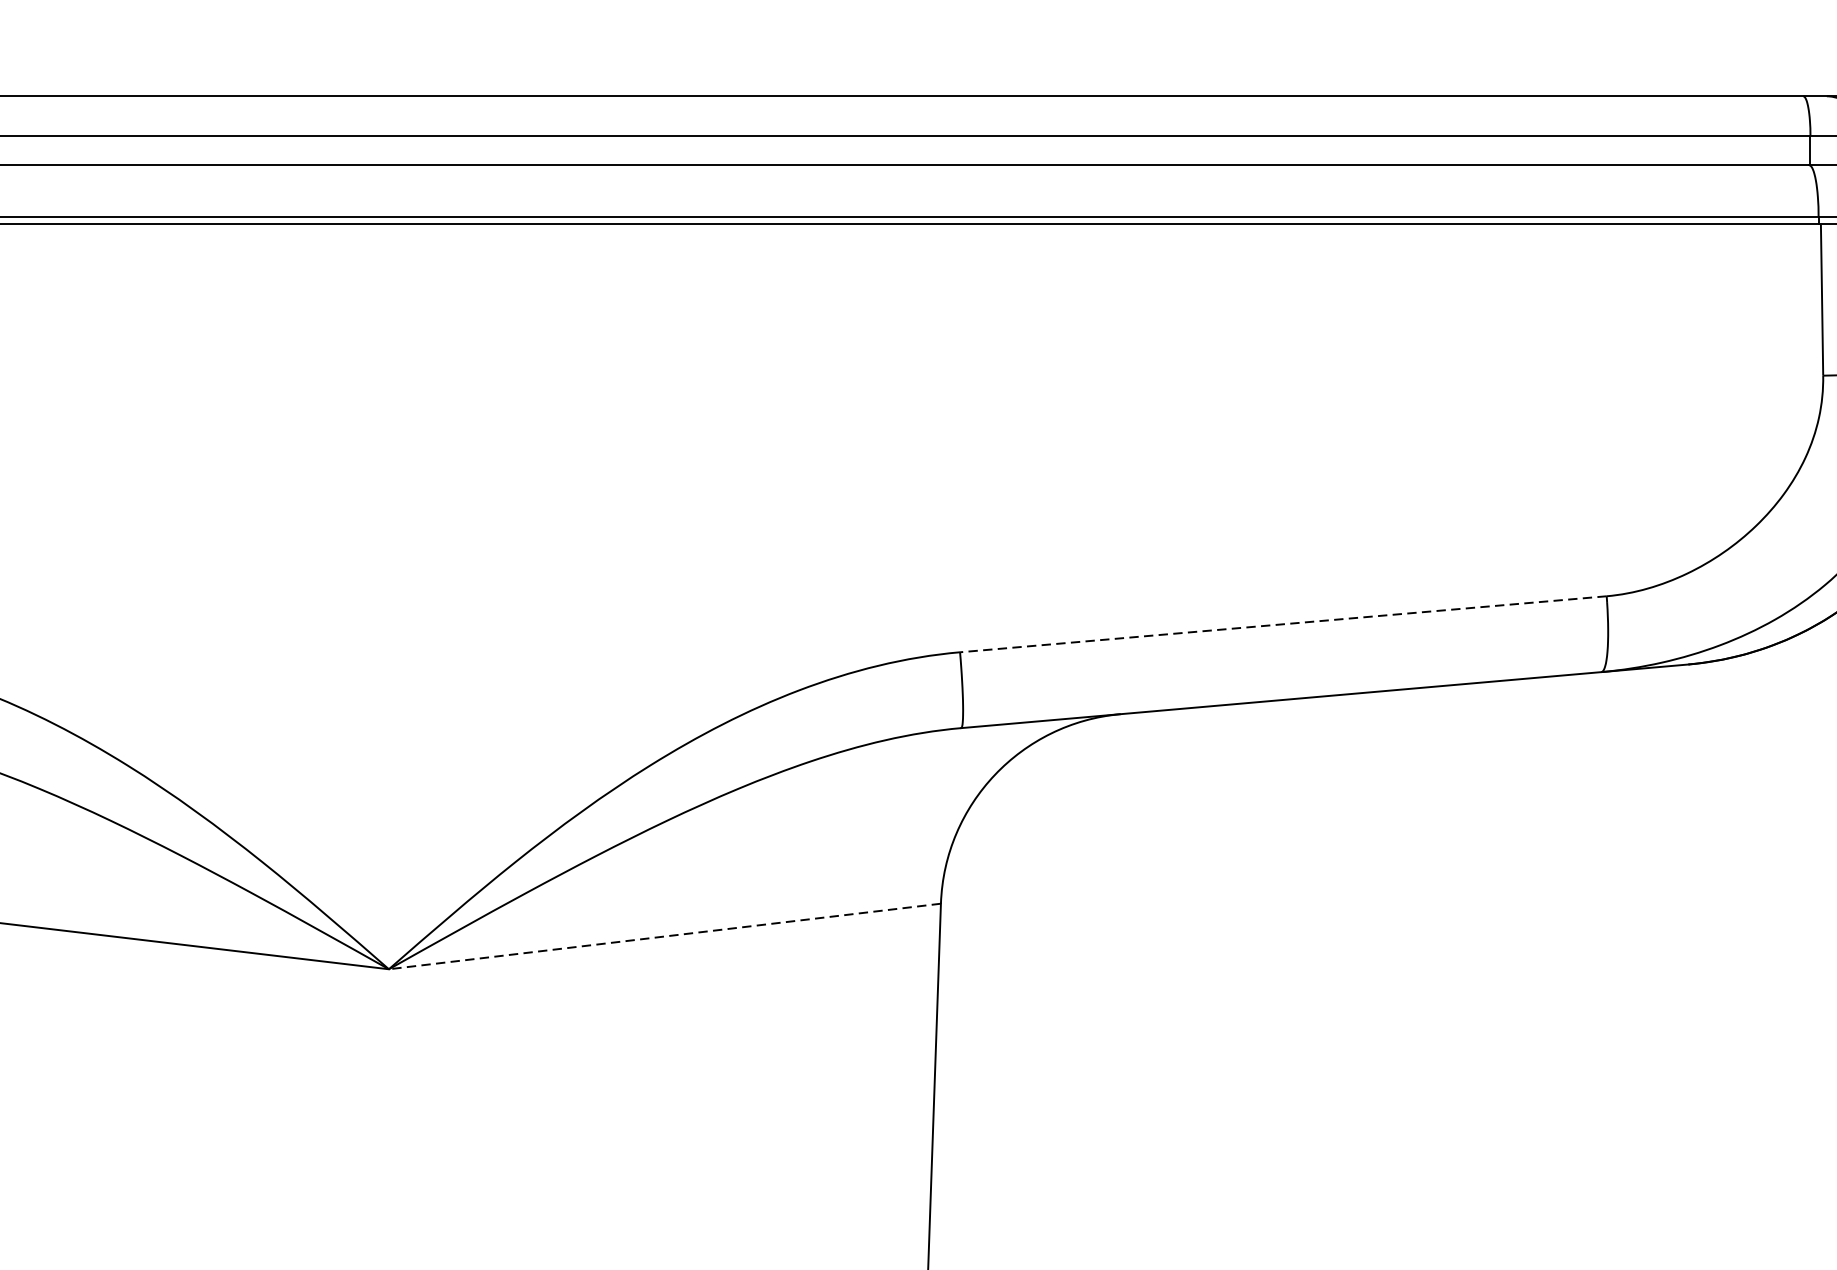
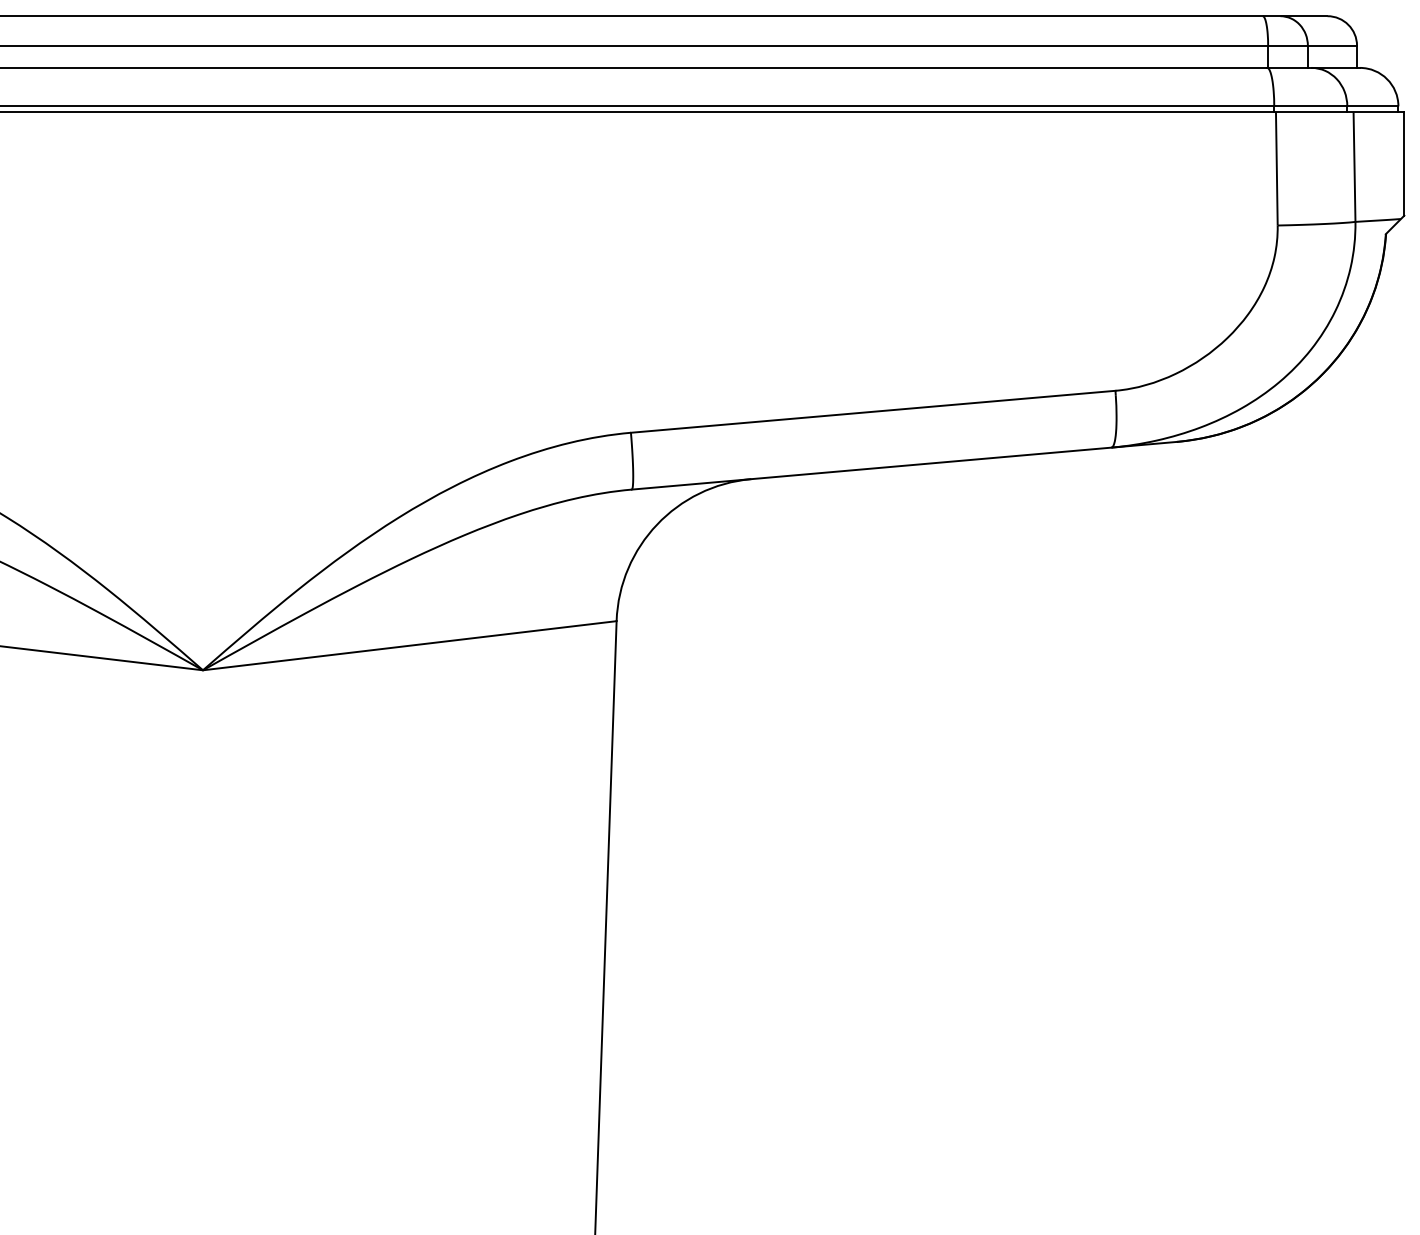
line: (1282, 623) -> (872, 411), dashed -> solid
line: (664, 936) -> (409, 645), dashed -> solid

